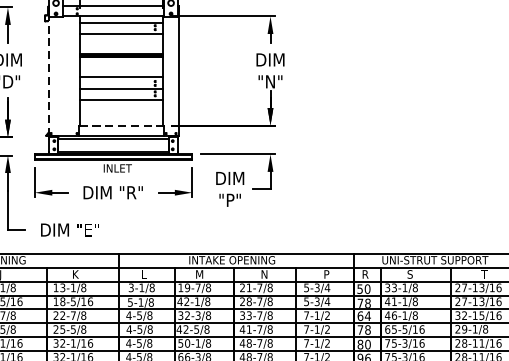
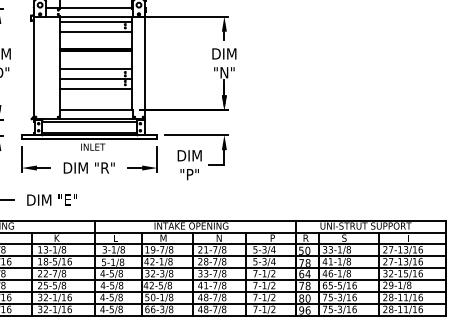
line: (48, 75) -> (33, 67), dashed -> solid
line: (121, 125) -> (96, 110), dashed -> solid

